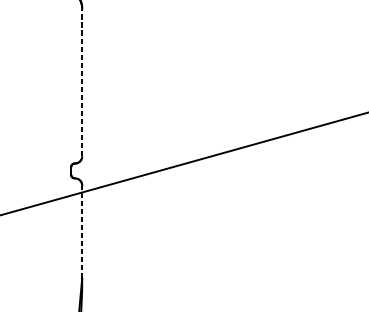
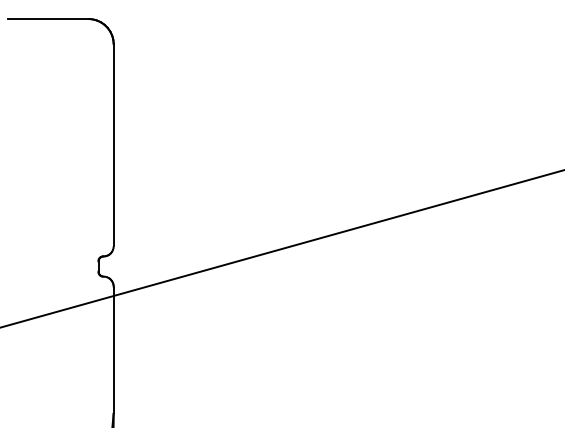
line: (82, 81) -> (113, 144), dashed -> solid
line: (82, 231) -> (113, 349), dashed -> solid

